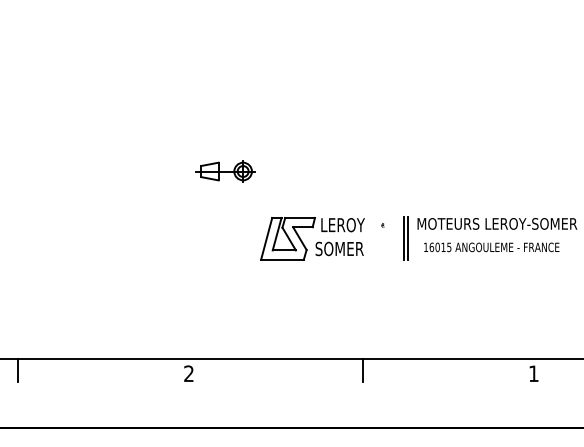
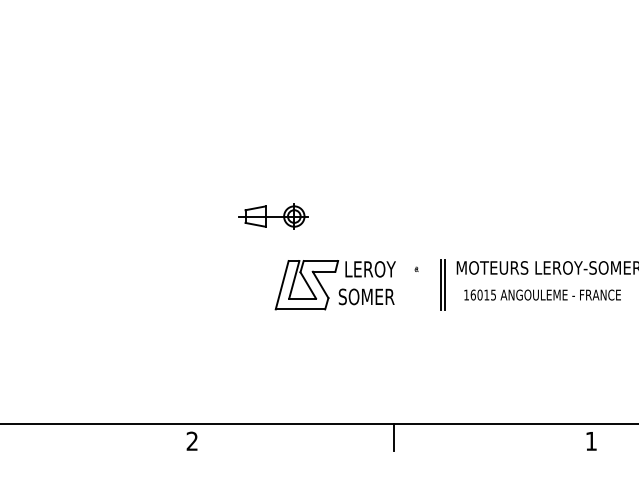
part: (225, 171) -> (273, 216), moved

